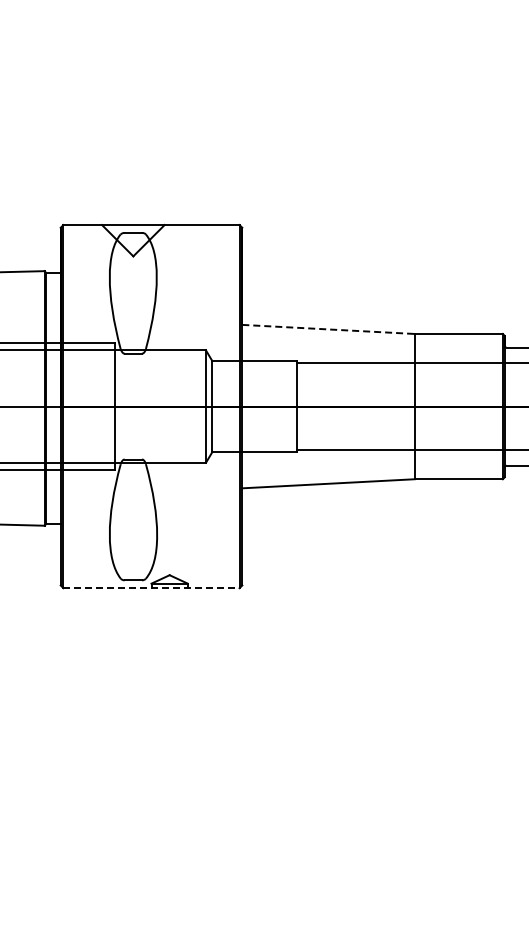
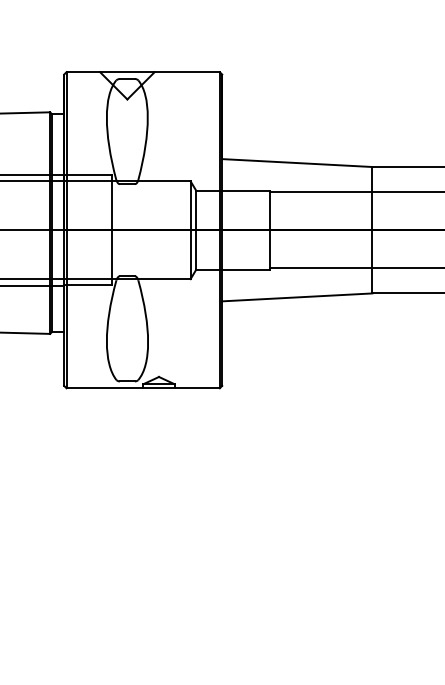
line: (329, 329) -> (298, 163), dashed -> solid
line: (152, 588) -> (144, 388), dashed -> solid

